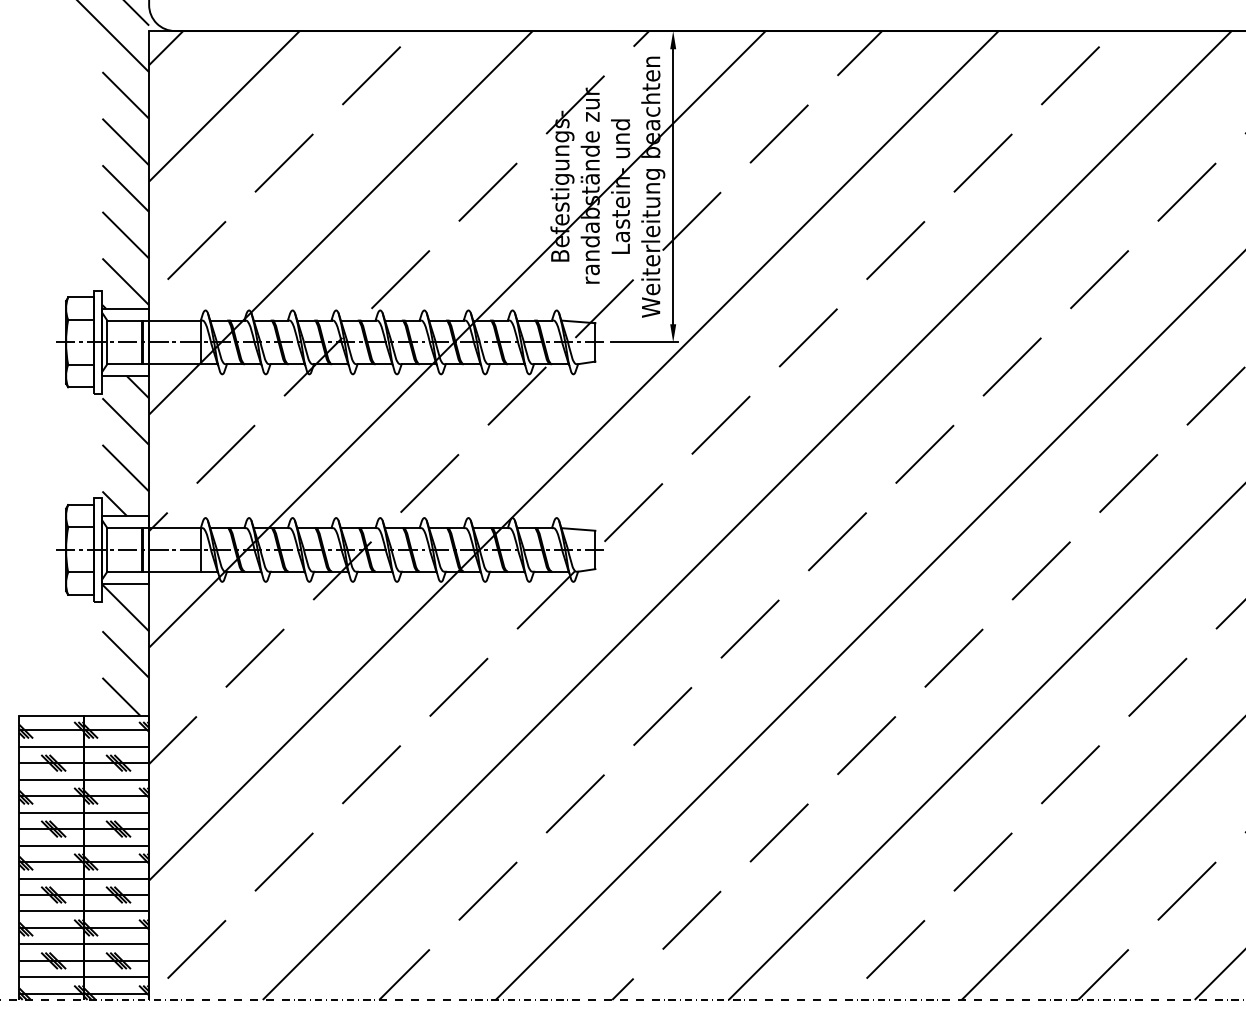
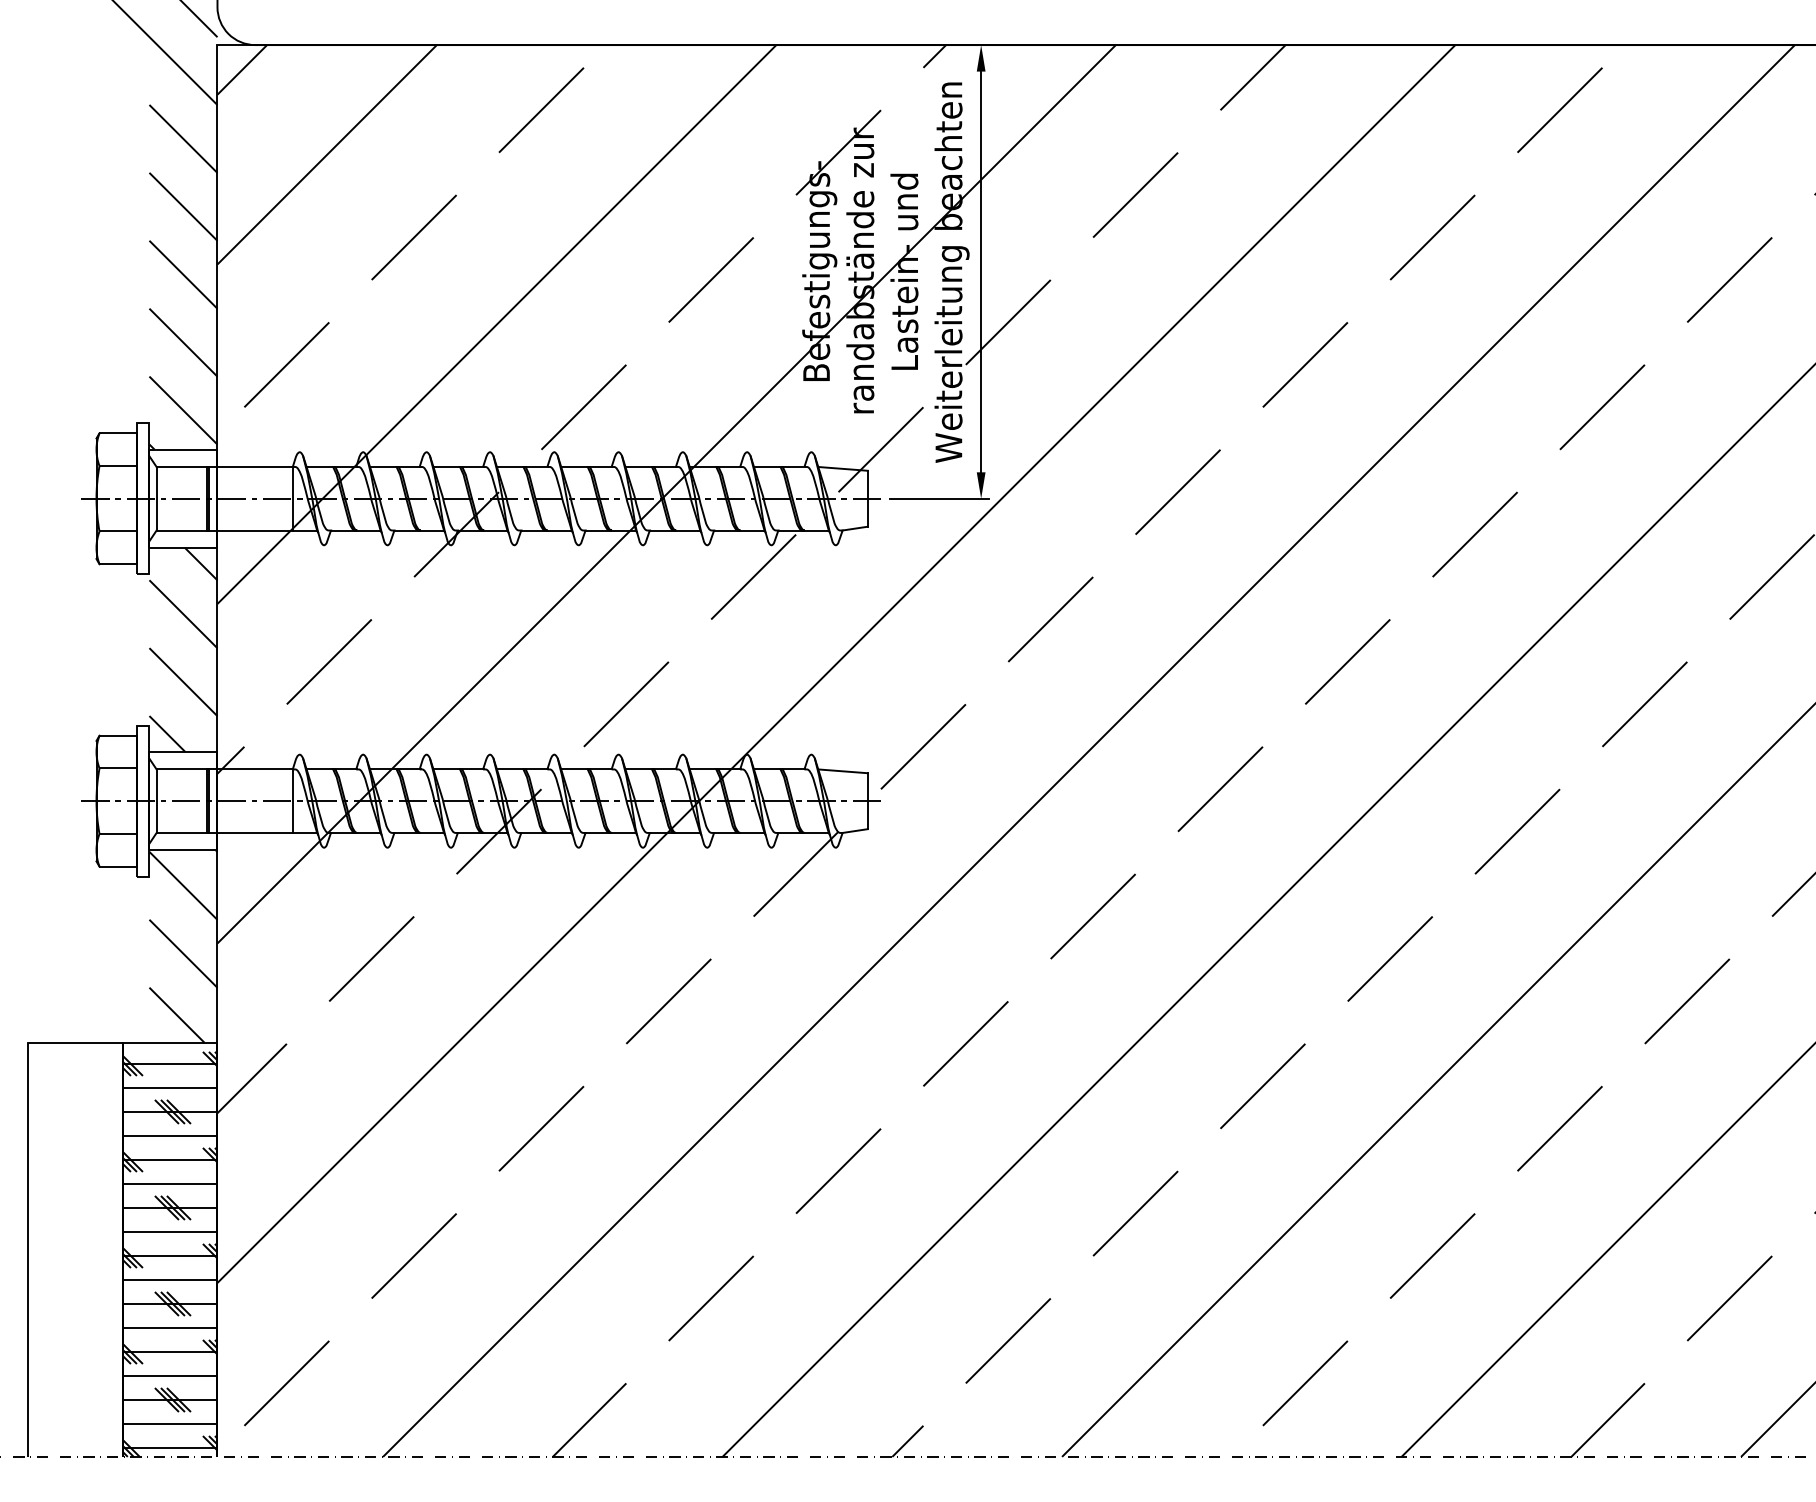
hatch: (51, 860) -> (75, 1253), removed

